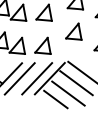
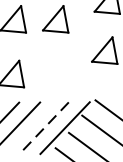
part: (42, 45) -> (52, 73), removed
line: (37, 78) -> (44, 127), solid -> dashed

